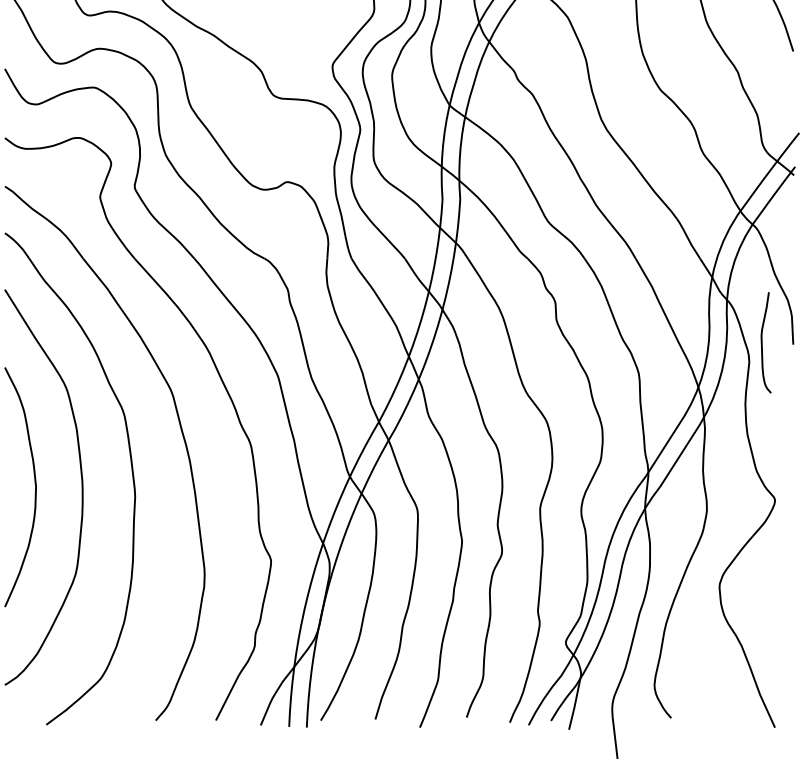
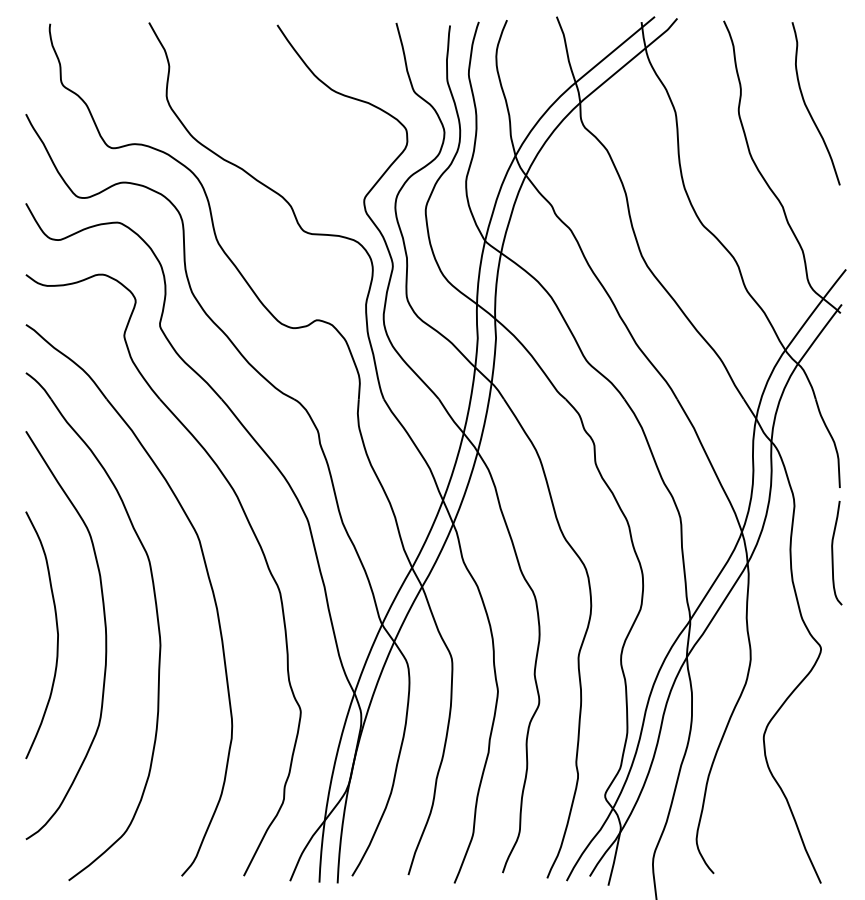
curve: (762, 342) -> (833, 552), moved

